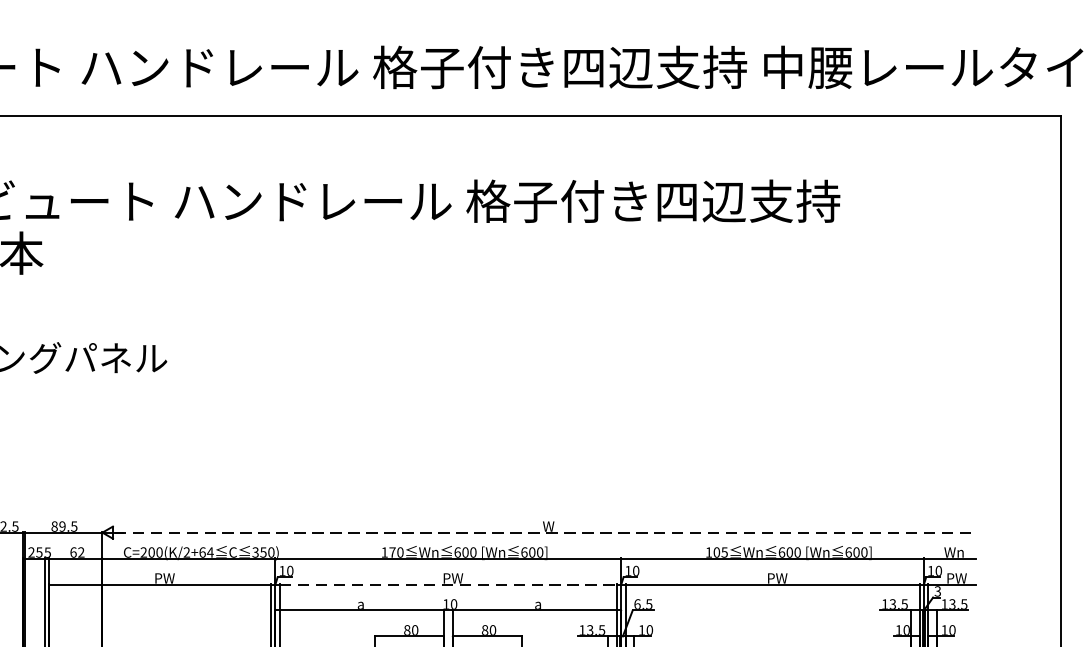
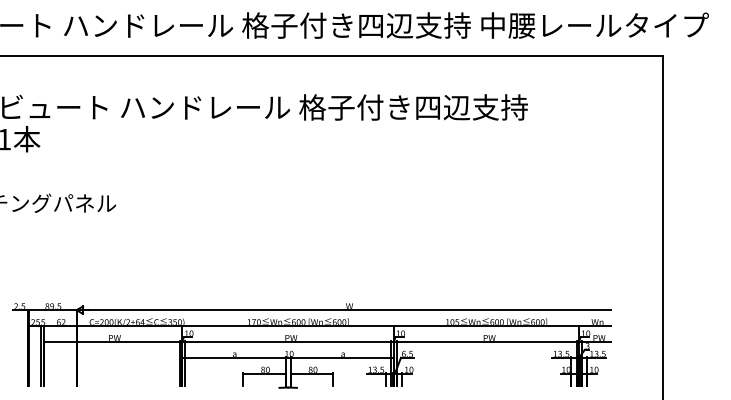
line: (545, 533) -> (347, 310), dashed -> solid
line: (448, 583) -> (288, 341), dashed -> solid

